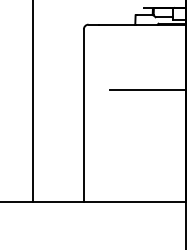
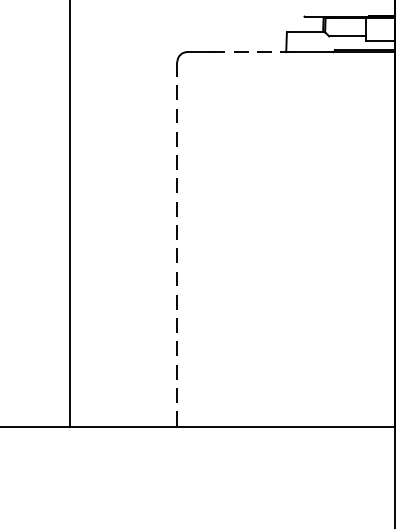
line: (117, 24) -> (248, 51), solid -> dashed
line: (147, 89) -> (312, 189), removed
line: (83, 116) -> (176, 246), solid -> dashed

